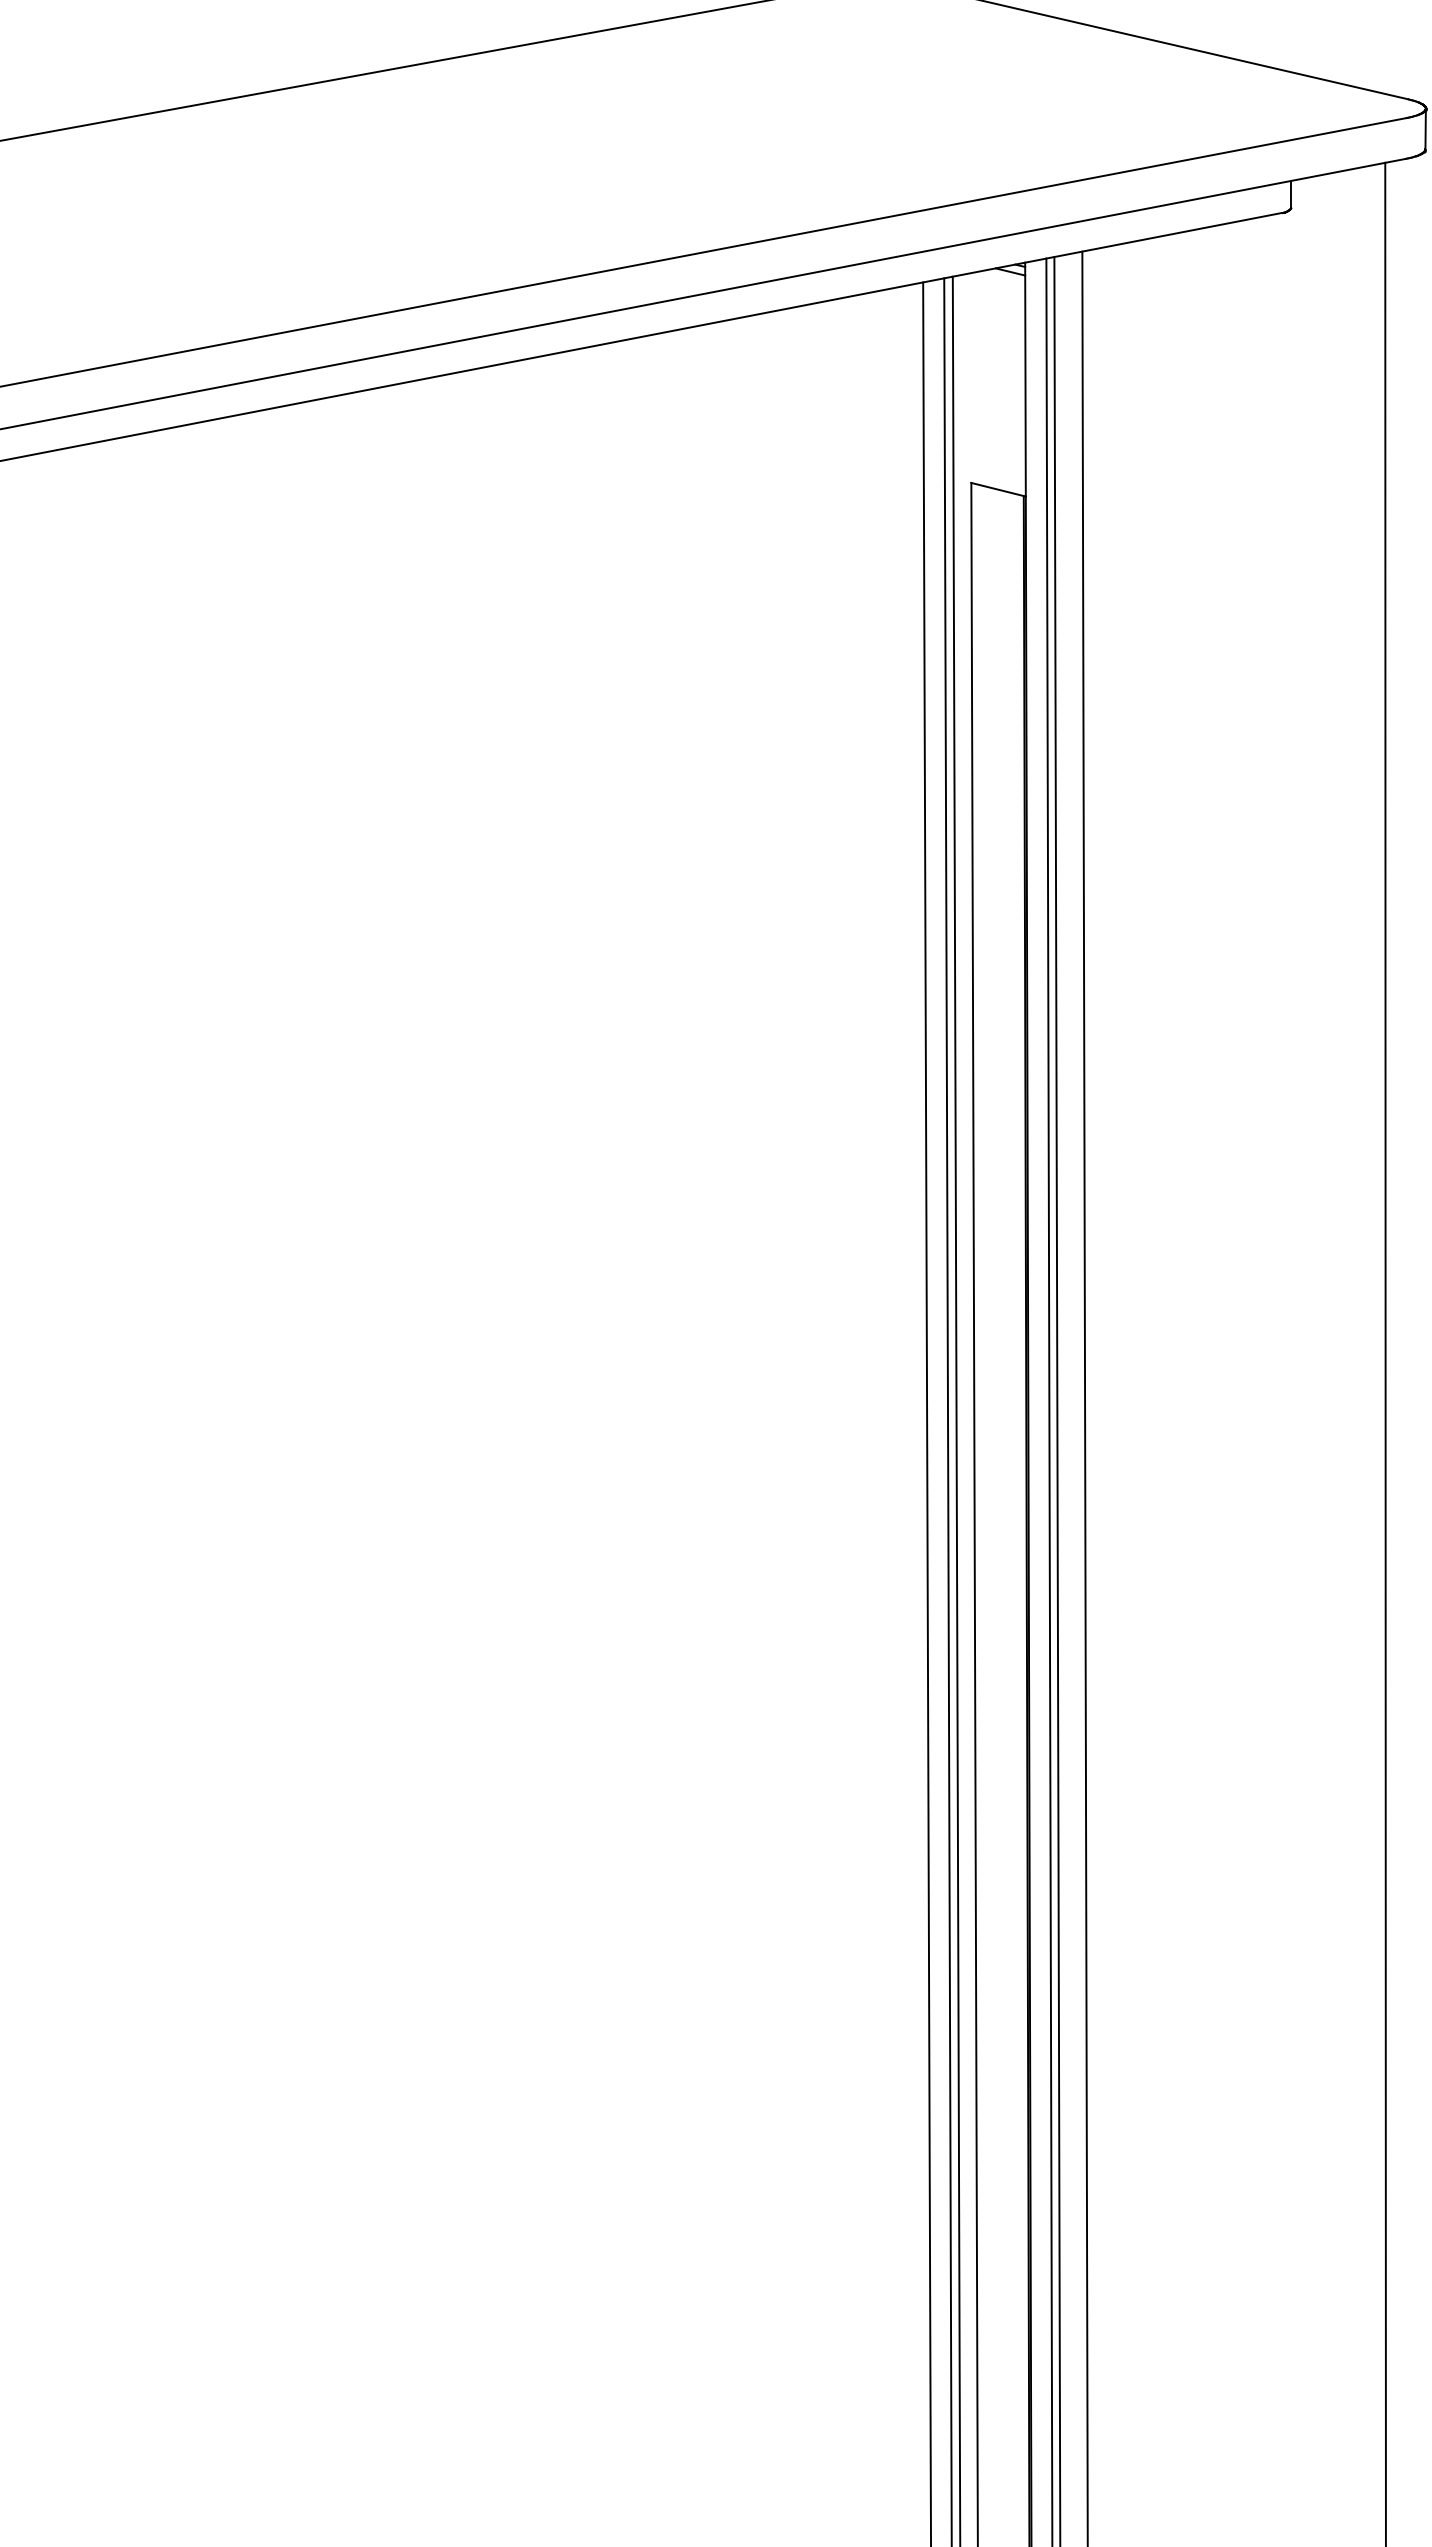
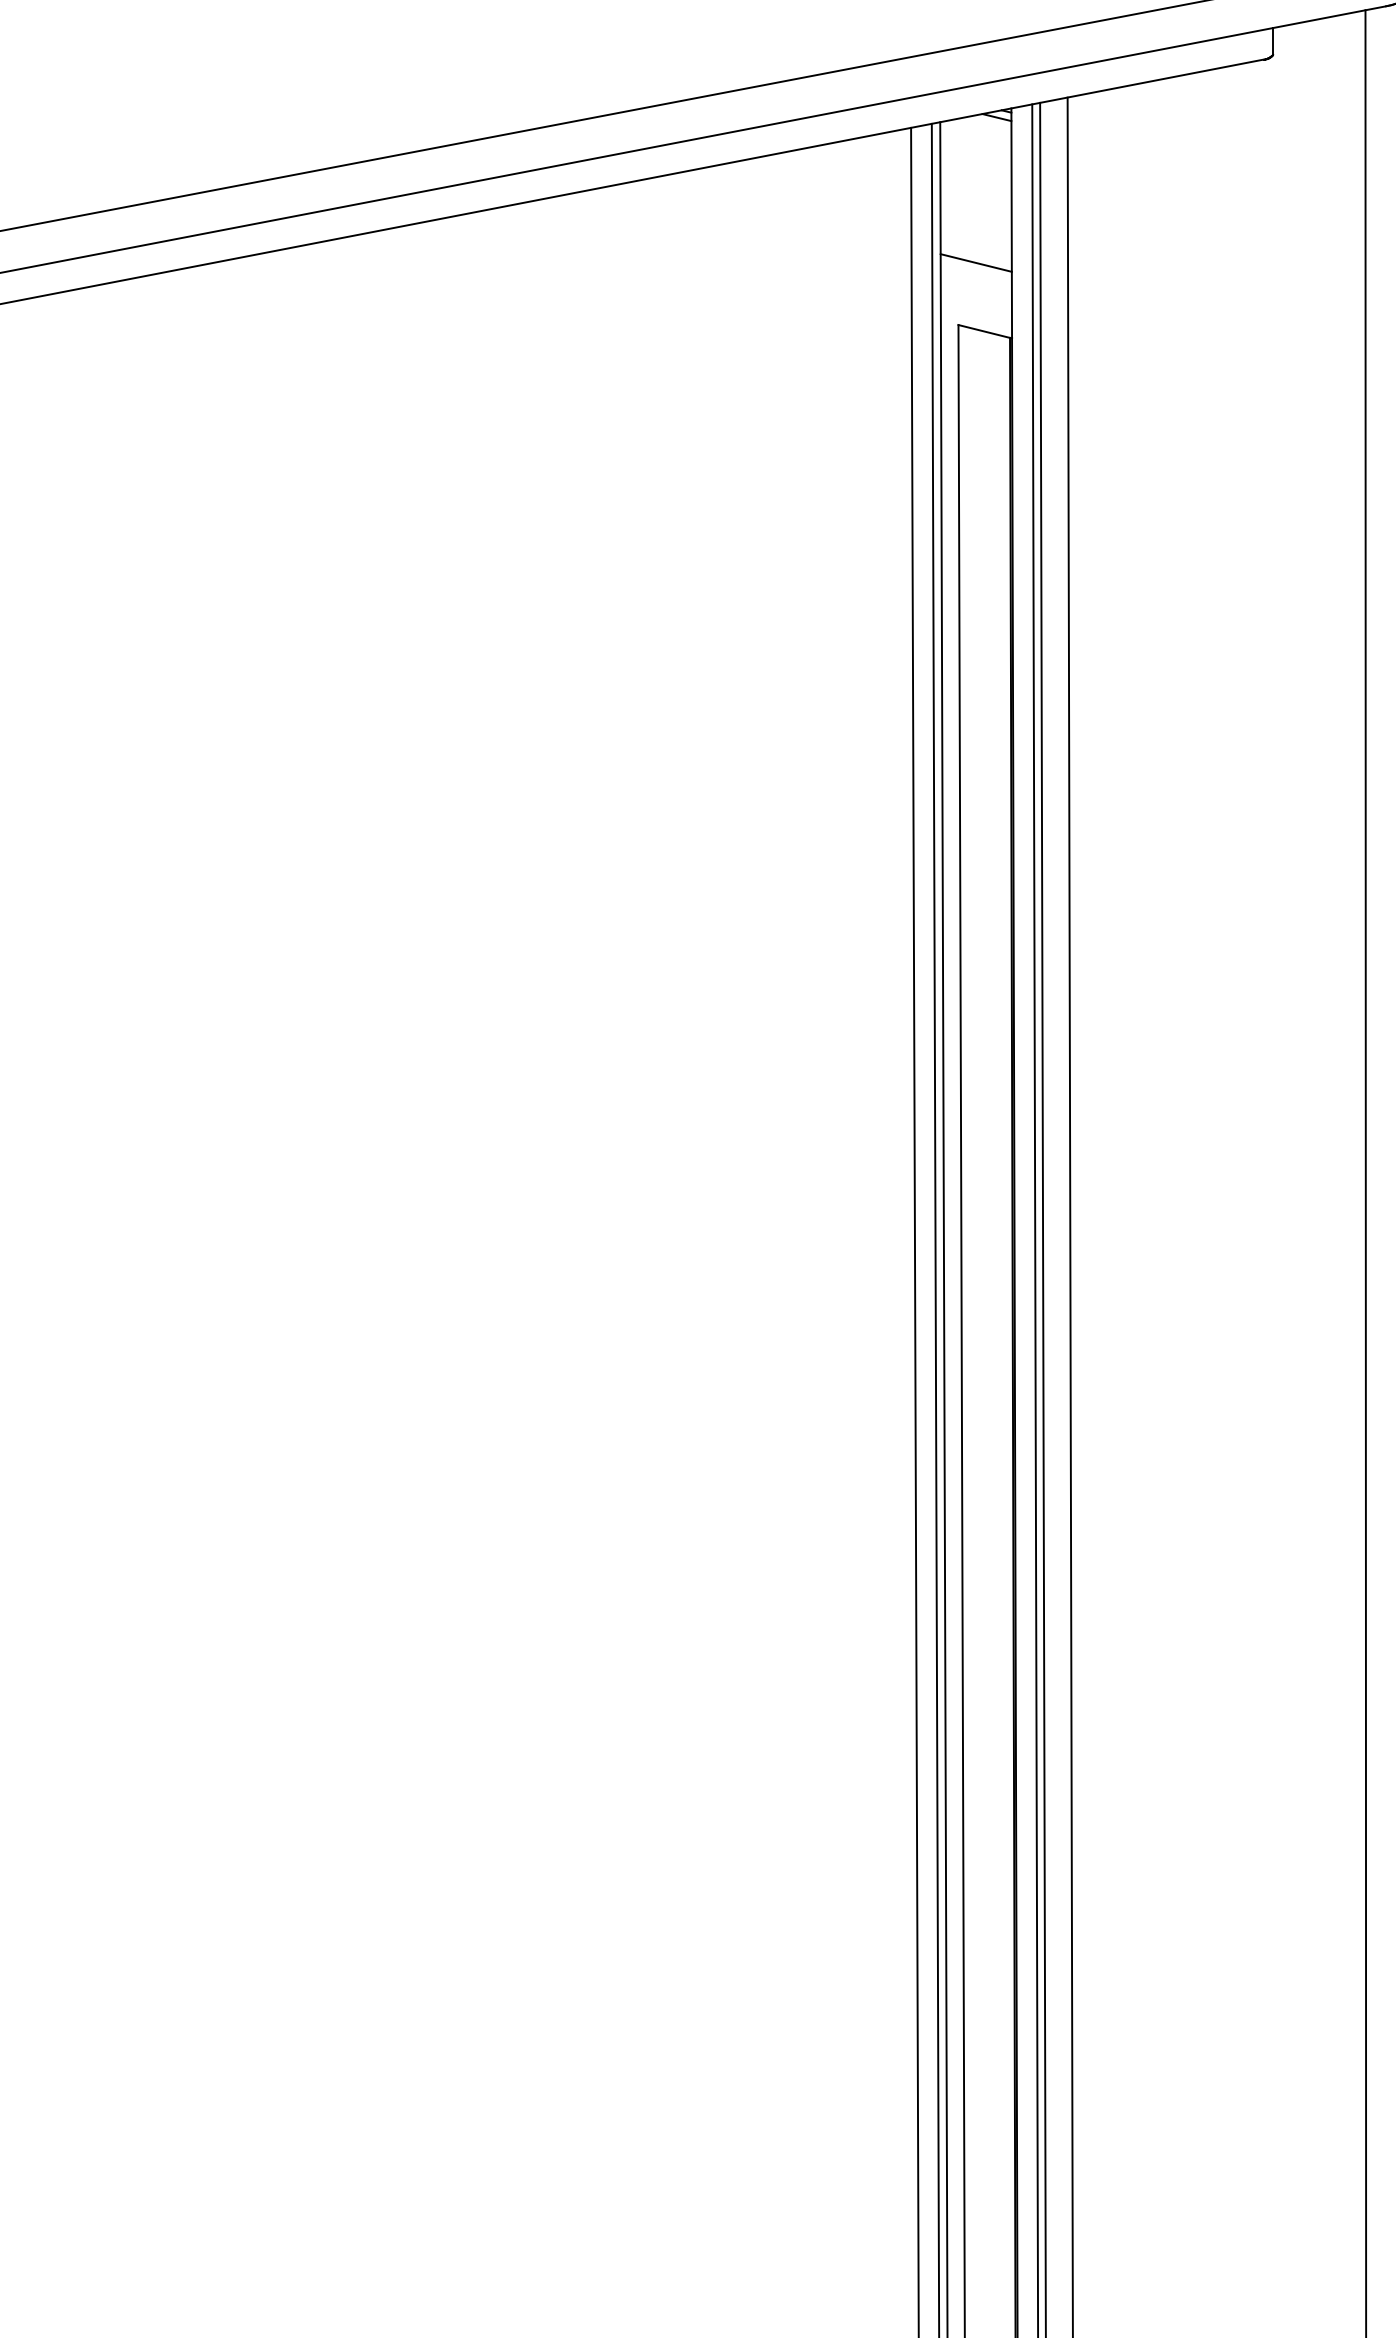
line: (989, 419) -> (976, 262), added

